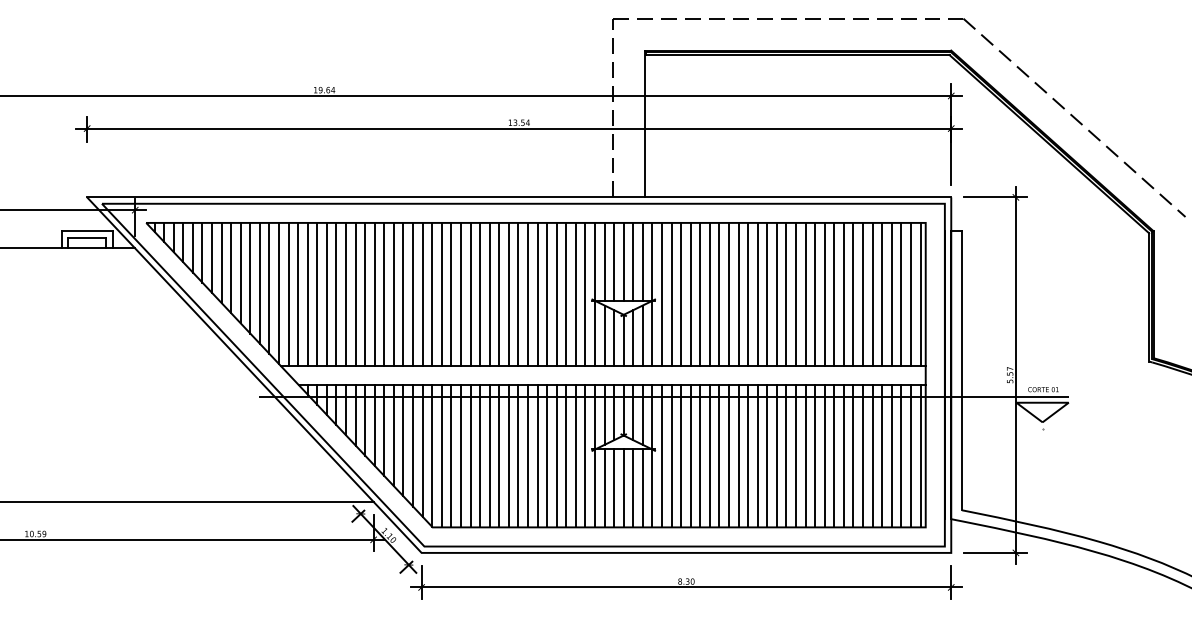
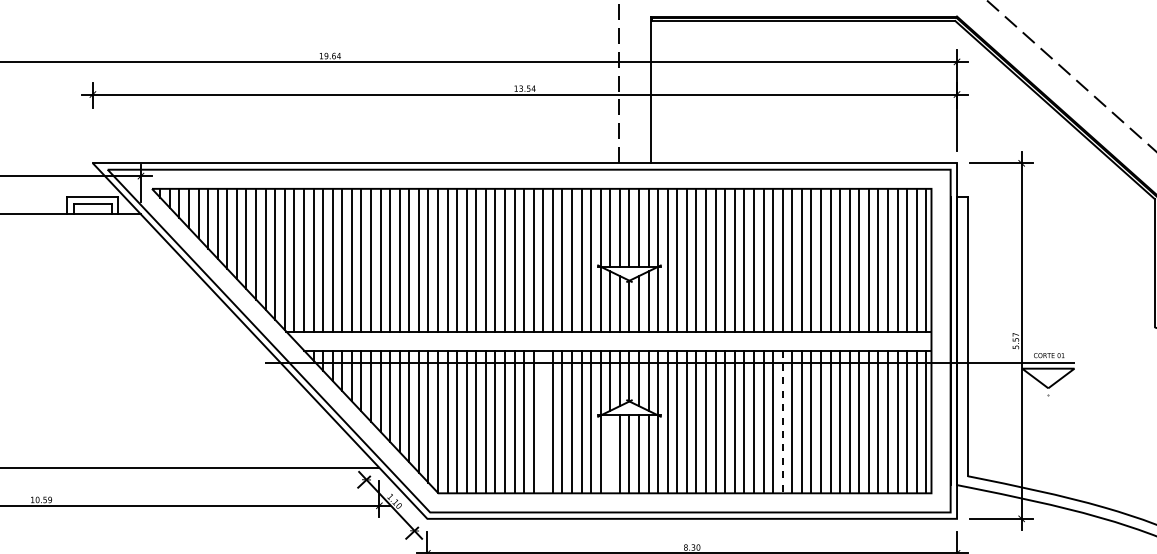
line: (537, 455) -> (543, 421), removed
line: (776, 456) -> (782, 422), solid -> dashed
line: (604, 488) -> (610, 454), removed

